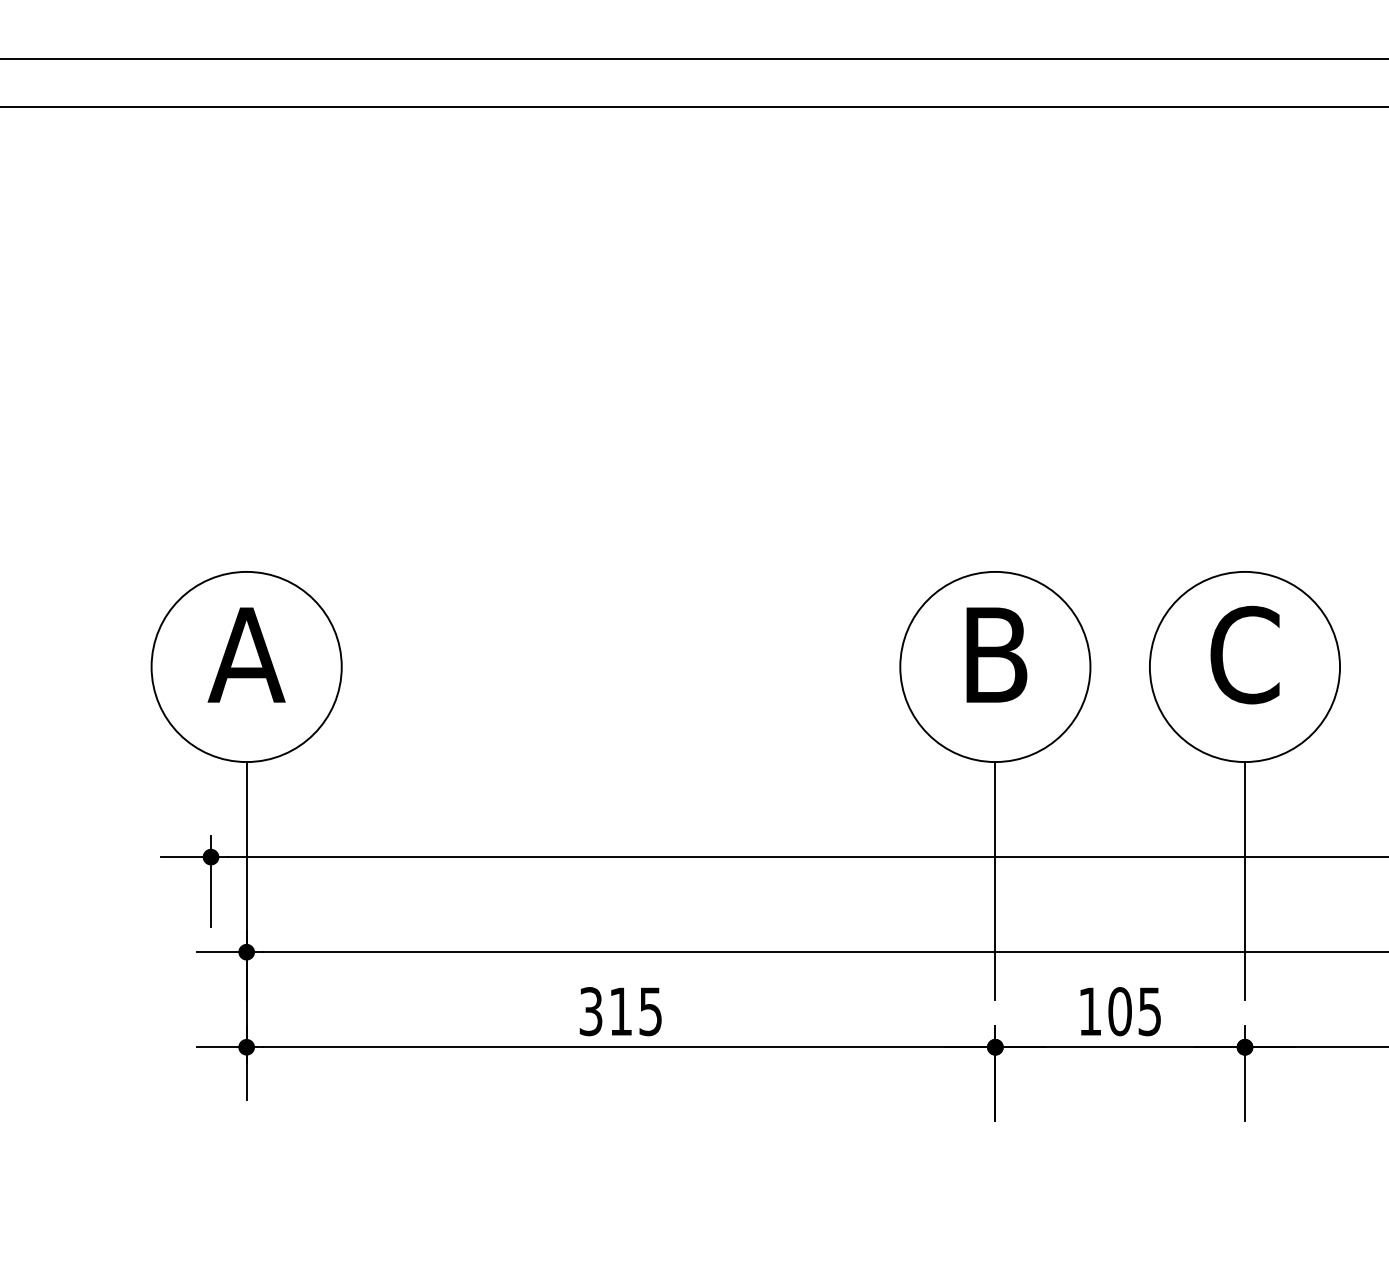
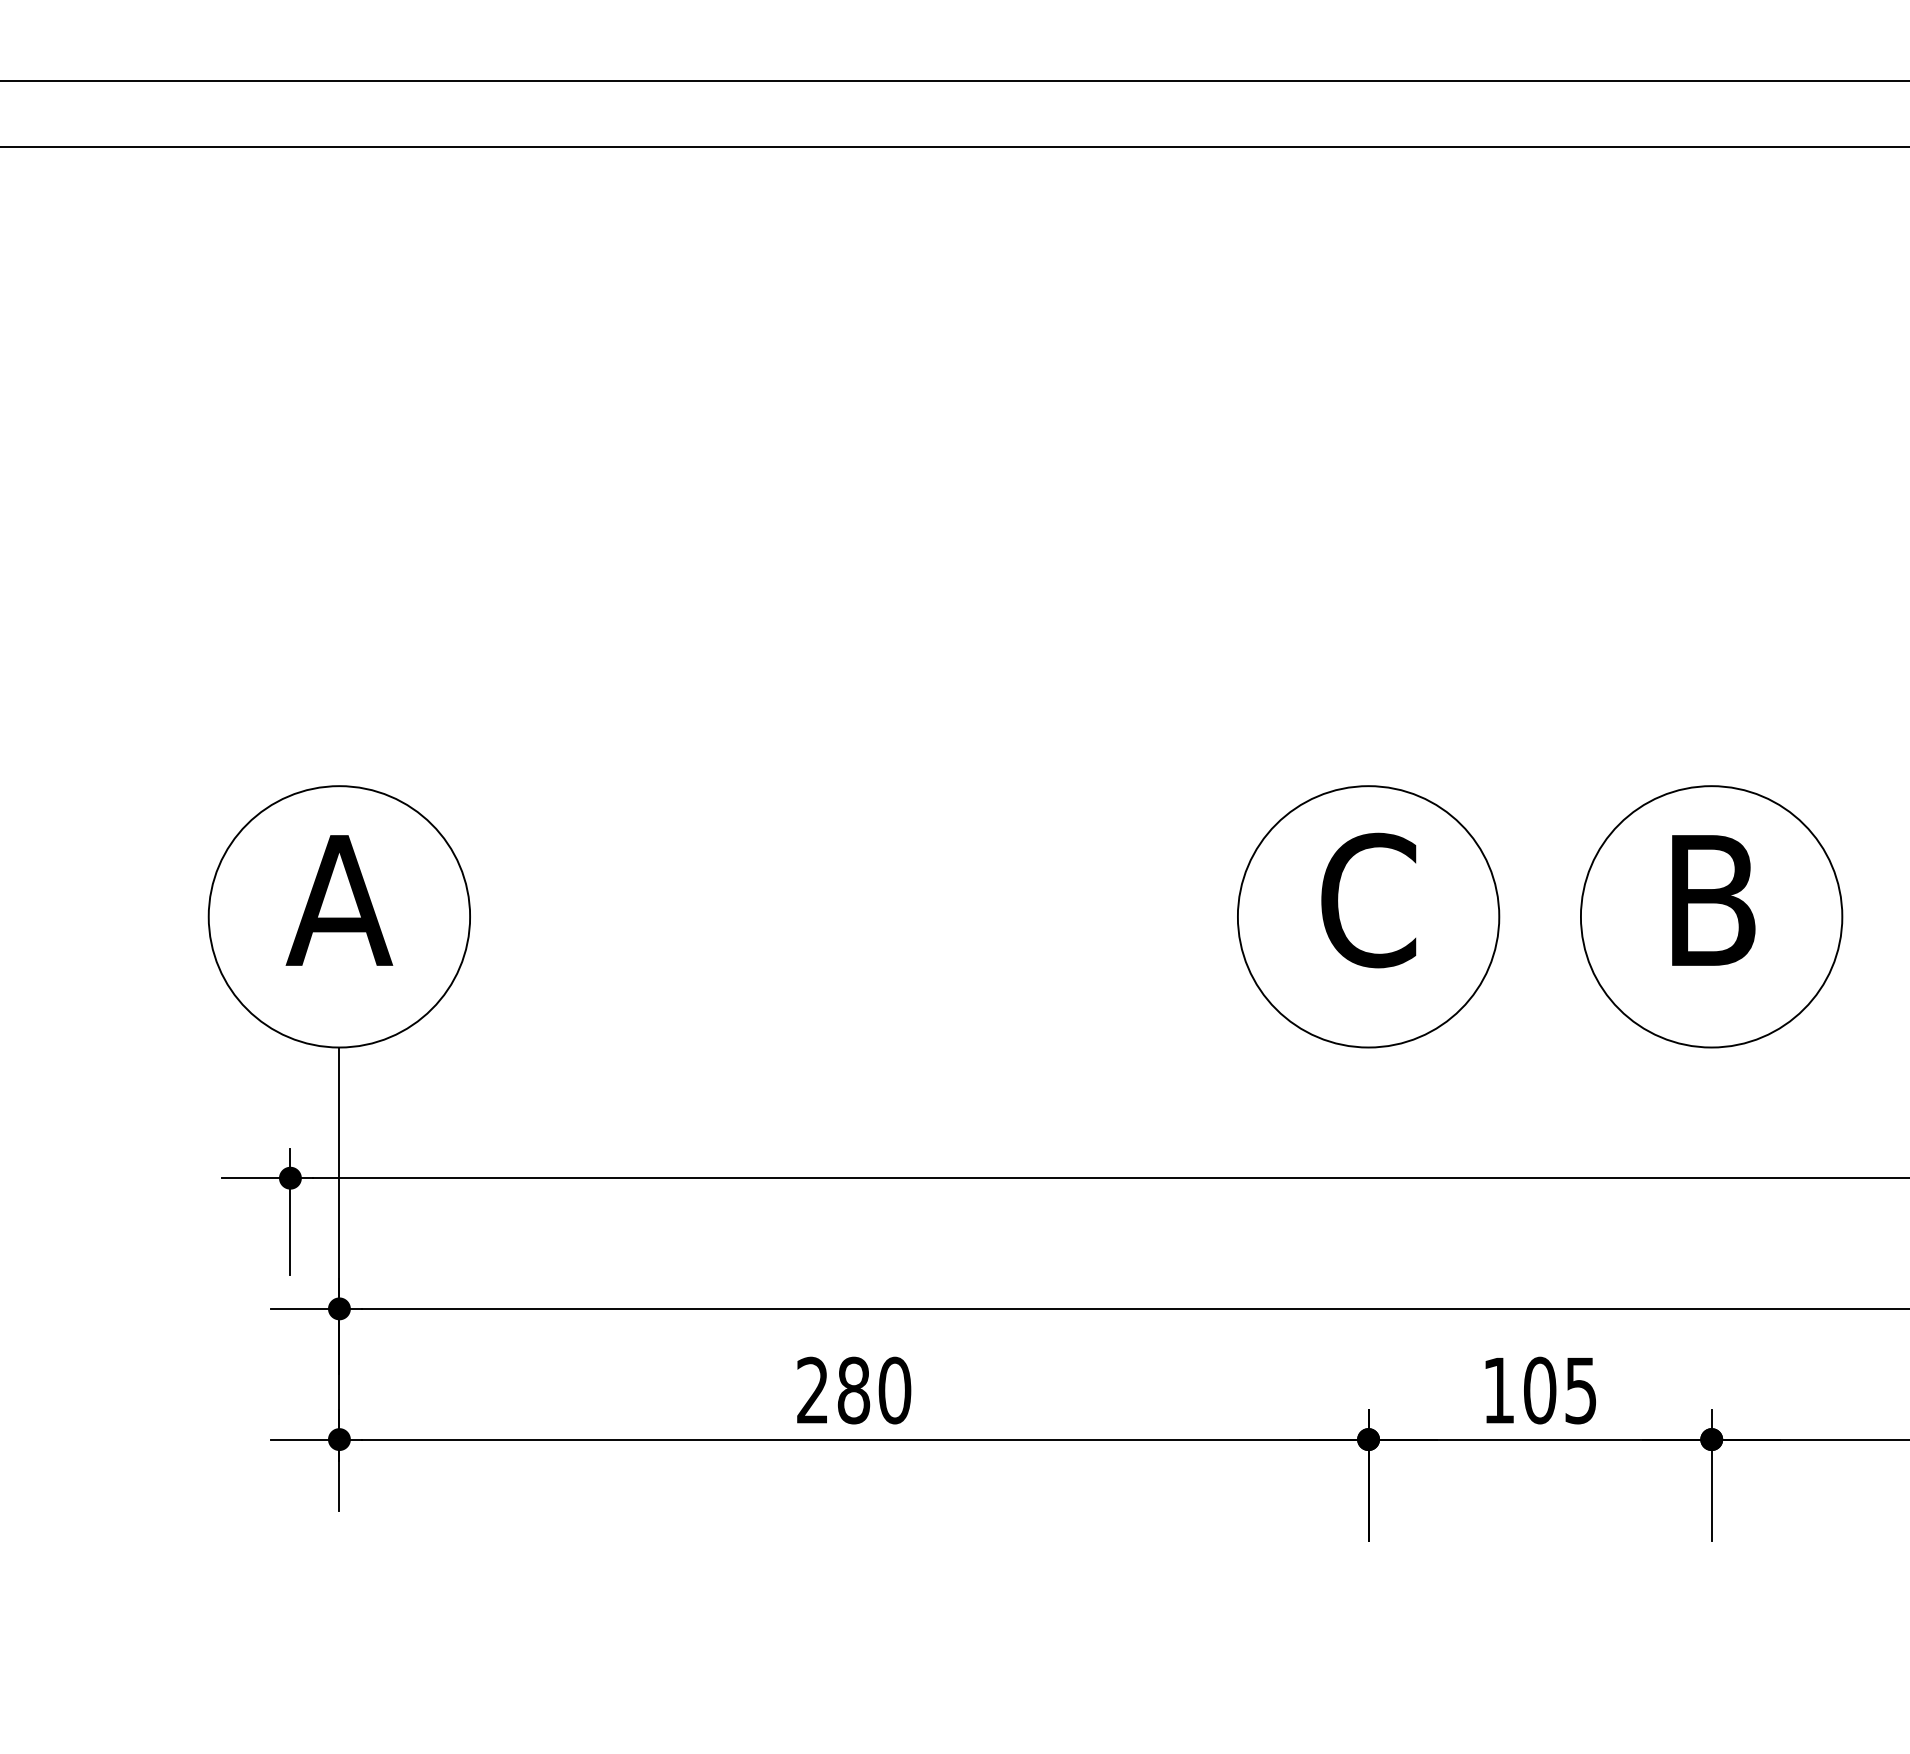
text: (995, 655) -> (1368, 900), B -> C
text: (1244, 655) -> (1711, 900), C -> B
line: (995, 880) -> (1368, 1210), removed
line: (1244, 880) -> (1711, 1210), removed
text: (621, 1011) -> (854, 1390), 315 -> 280

